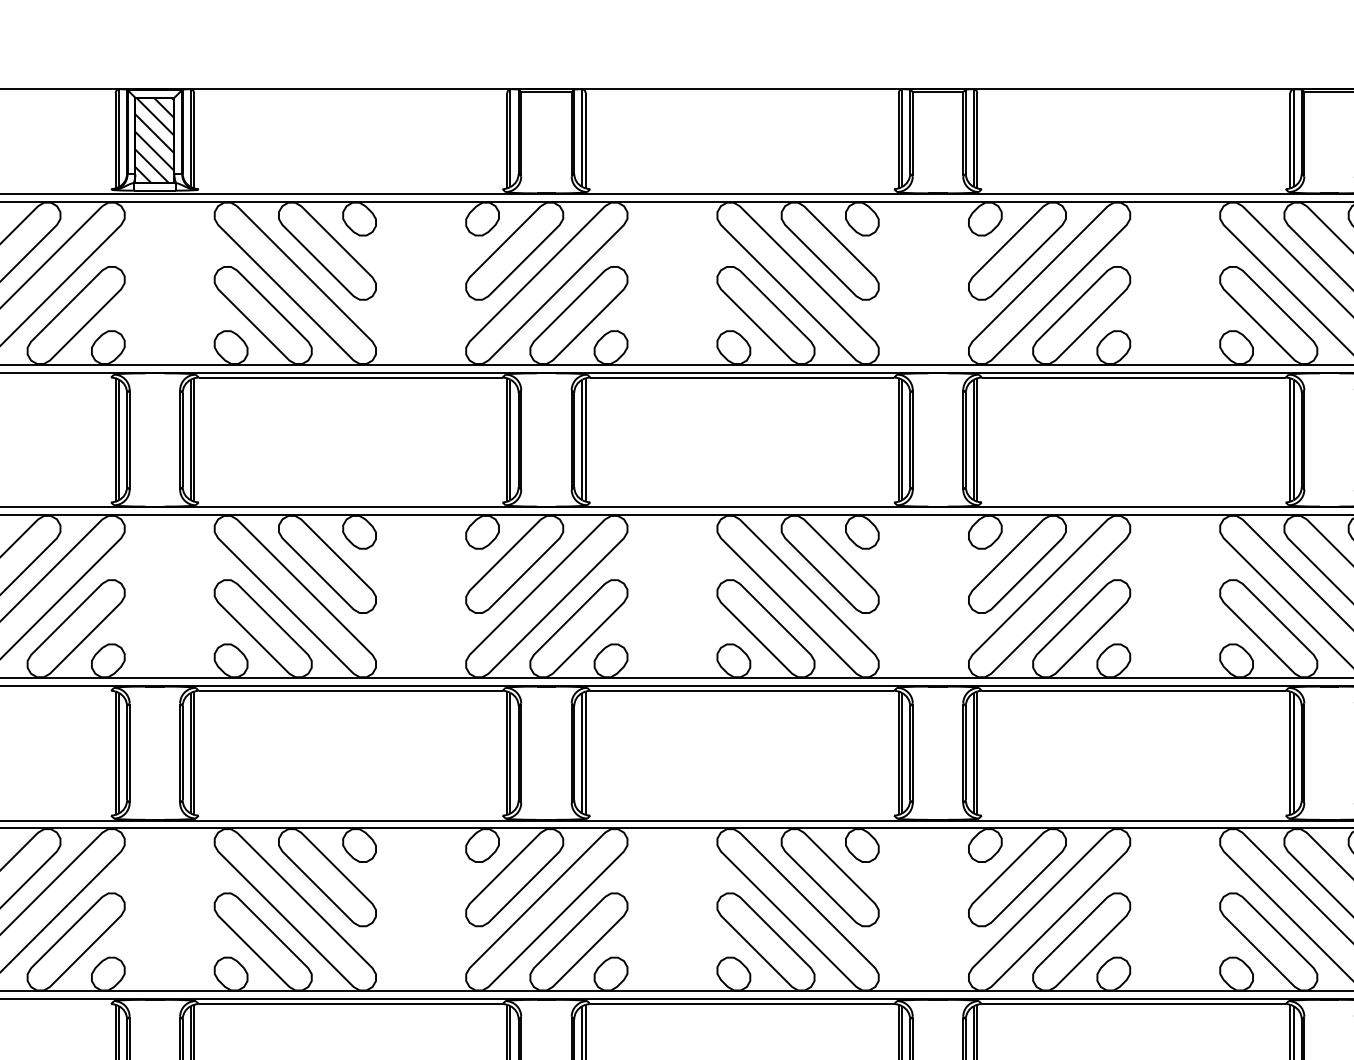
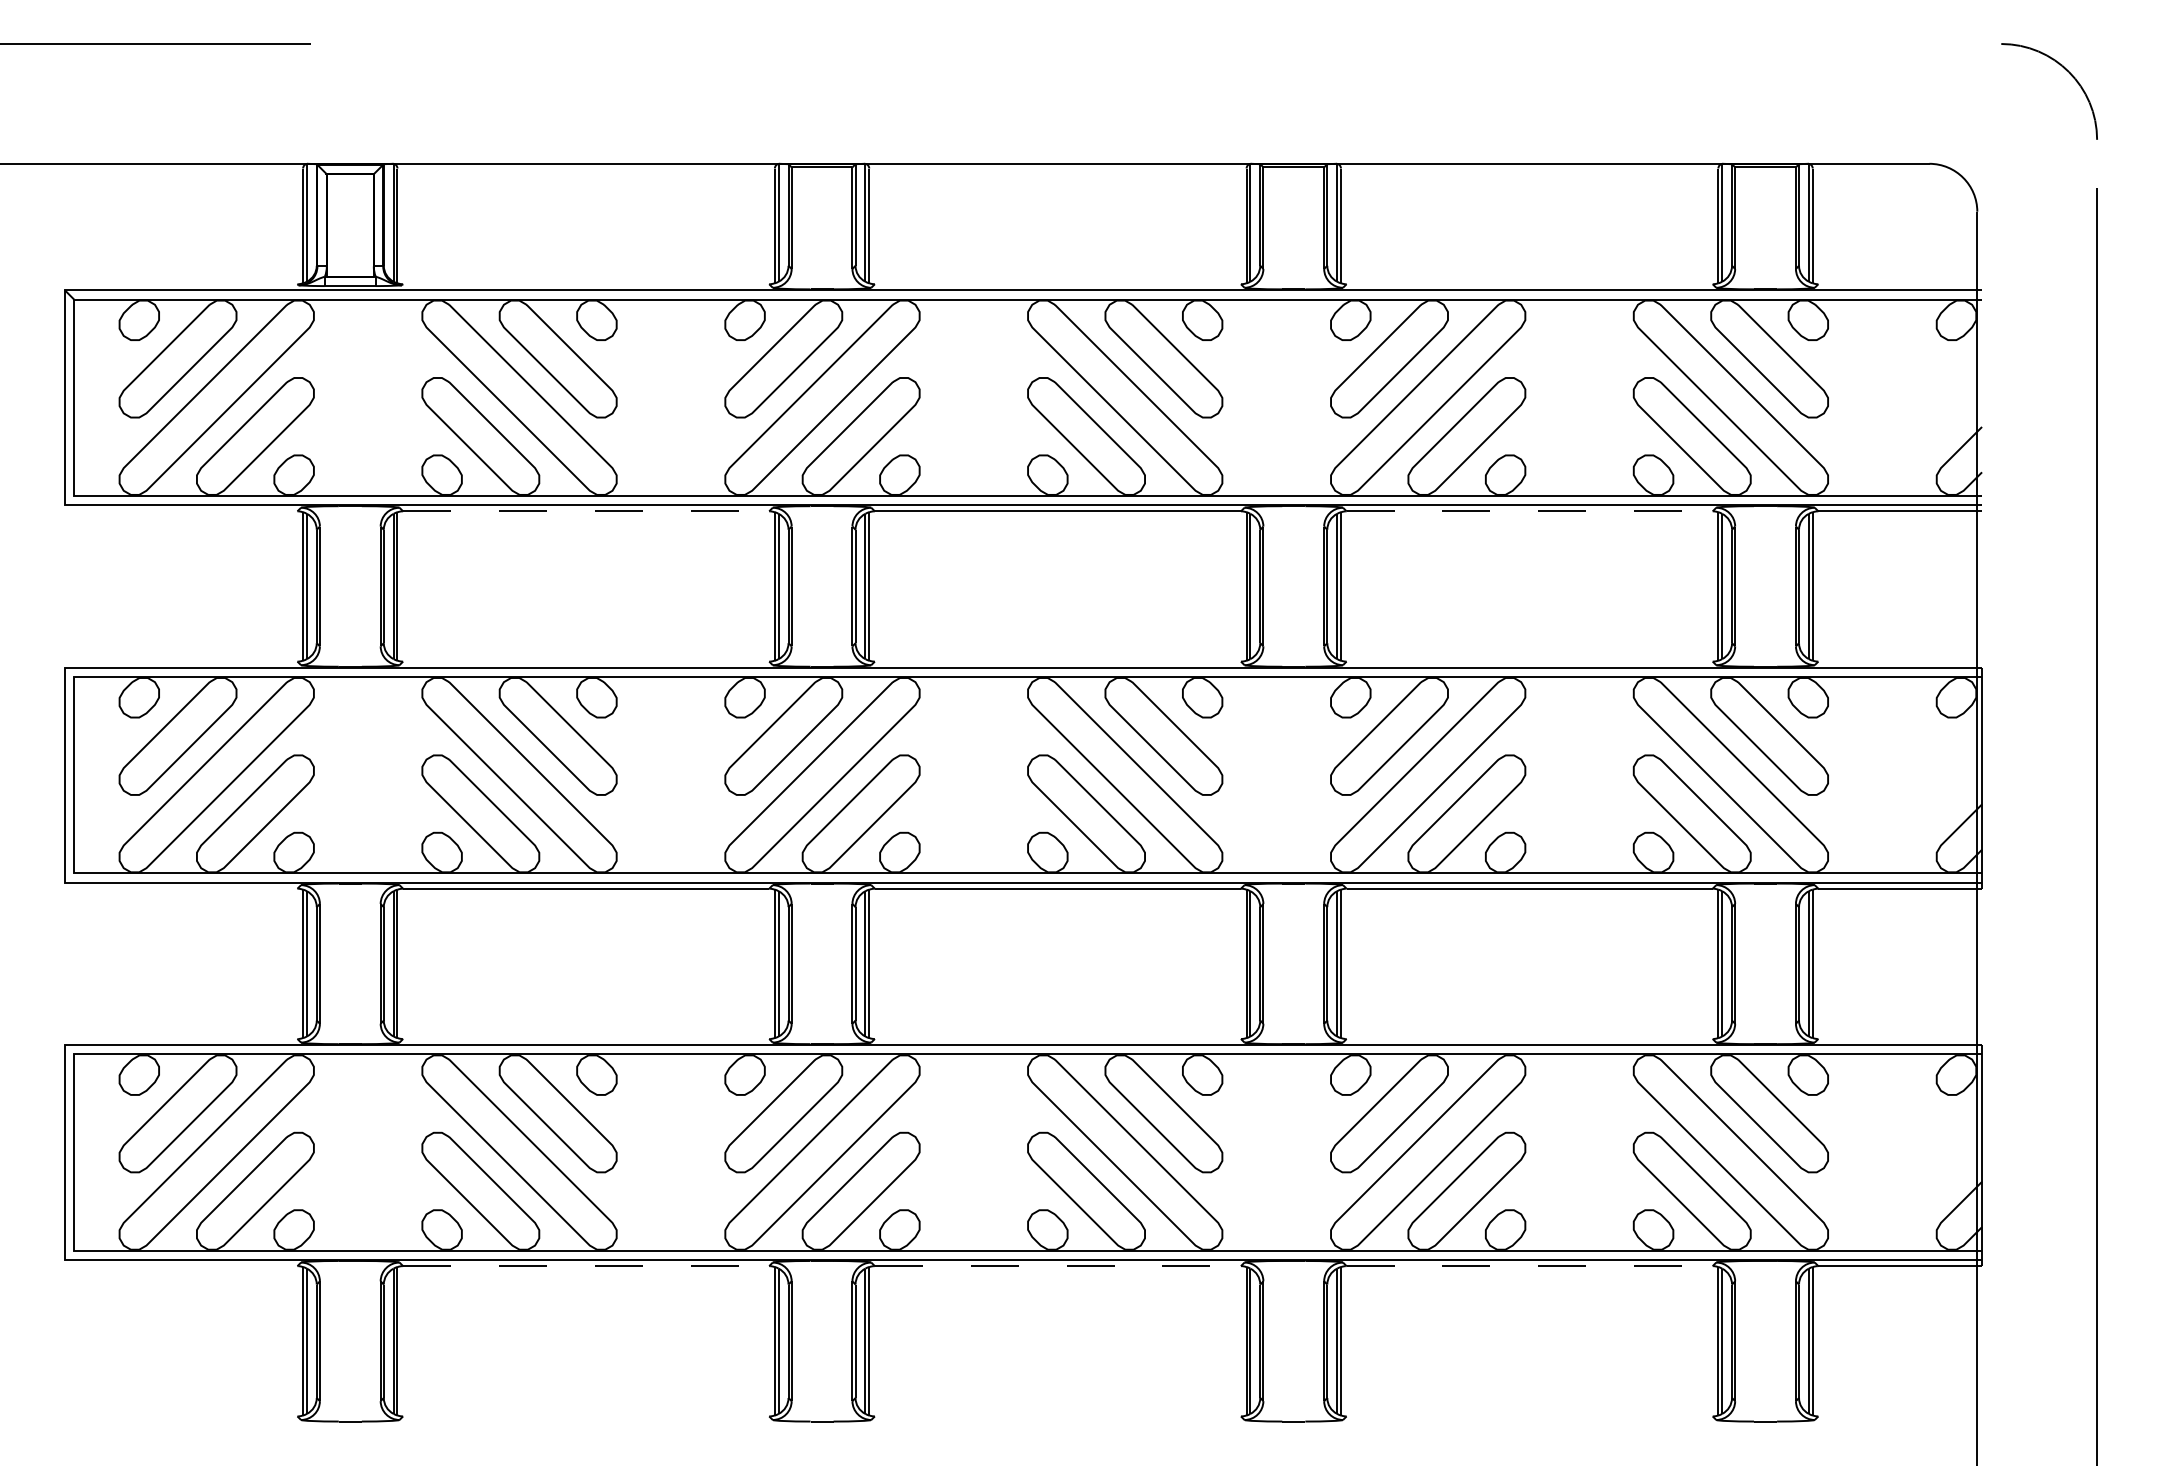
hatch: (154, 140) -> (349, 225), removed
line: (350, 377) -> (586, 511), solid -> dashed
line: (1134, 377) -> (1530, 511), solid -> dashed
line: (350, 1004) -> (586, 1266), solid -> dashed
line: (742, 1004) -> (1058, 1266), solid -> dashed
line: (1134, 1004) -> (1530, 1266), solid -> dashed

